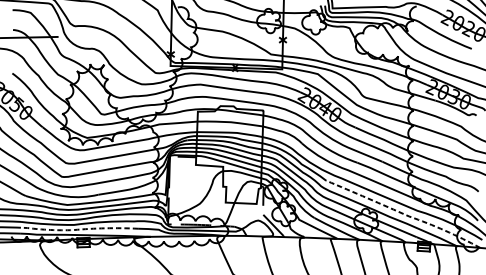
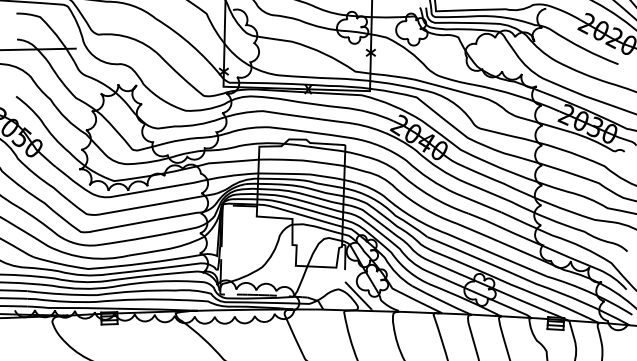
line: (403, 213) -> (528, 280), dashed -> solid
line: (77, 229) -> (101, 301), dashed -> solid

